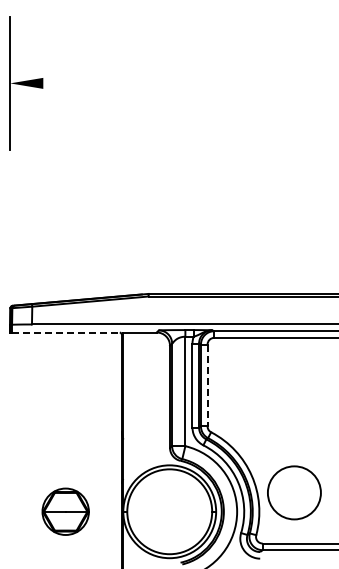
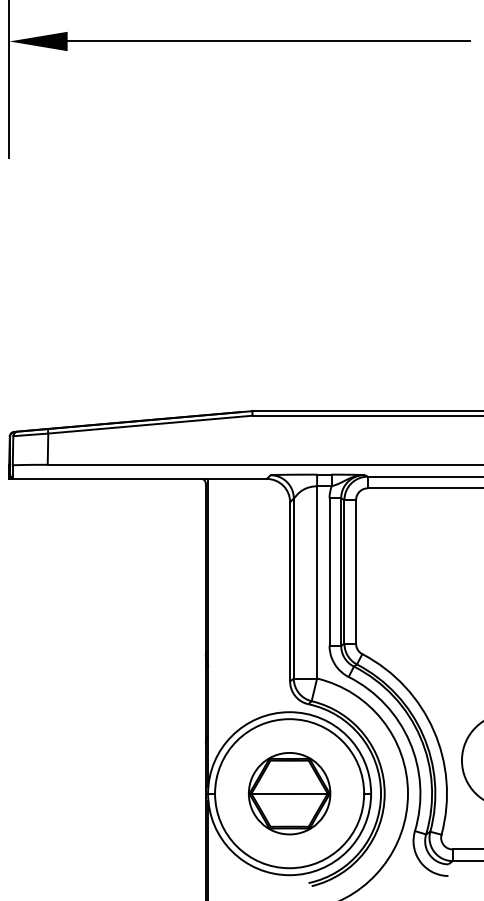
line: (157, 83) -> (268, 41), added
line: (67, 332) -> (110, 478), dashed -> solid
line: (207, 385) -> (355, 571), dashed -> solid
part: (65, 511) -> (289, 793), moved

